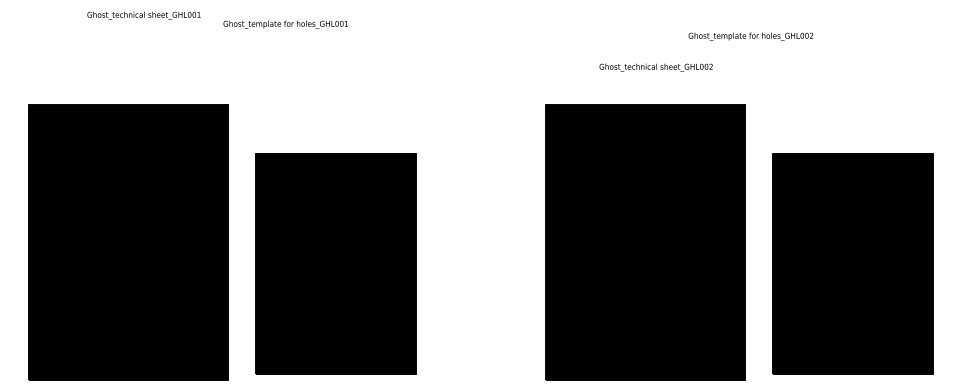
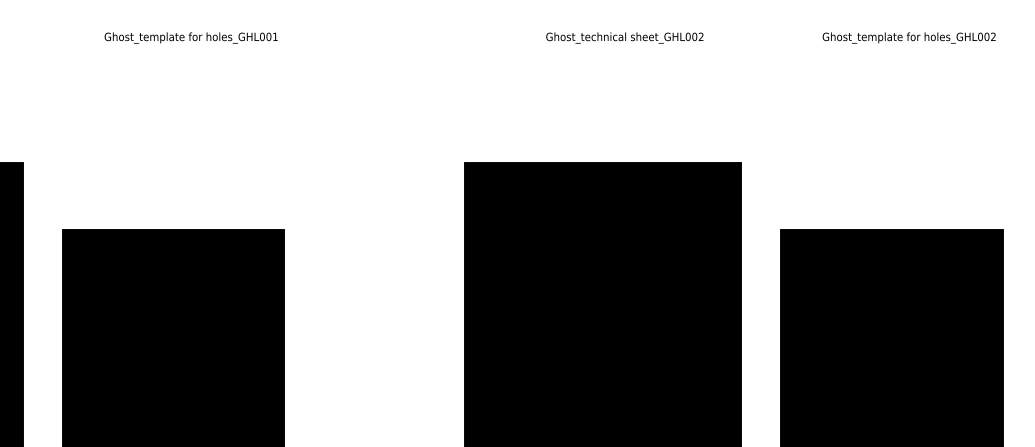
text: (285, 24) -> (190, 37), moved
text: (750, 36) -> (908, 37), moved
text: (655, 67) -> (623, 37), moved

